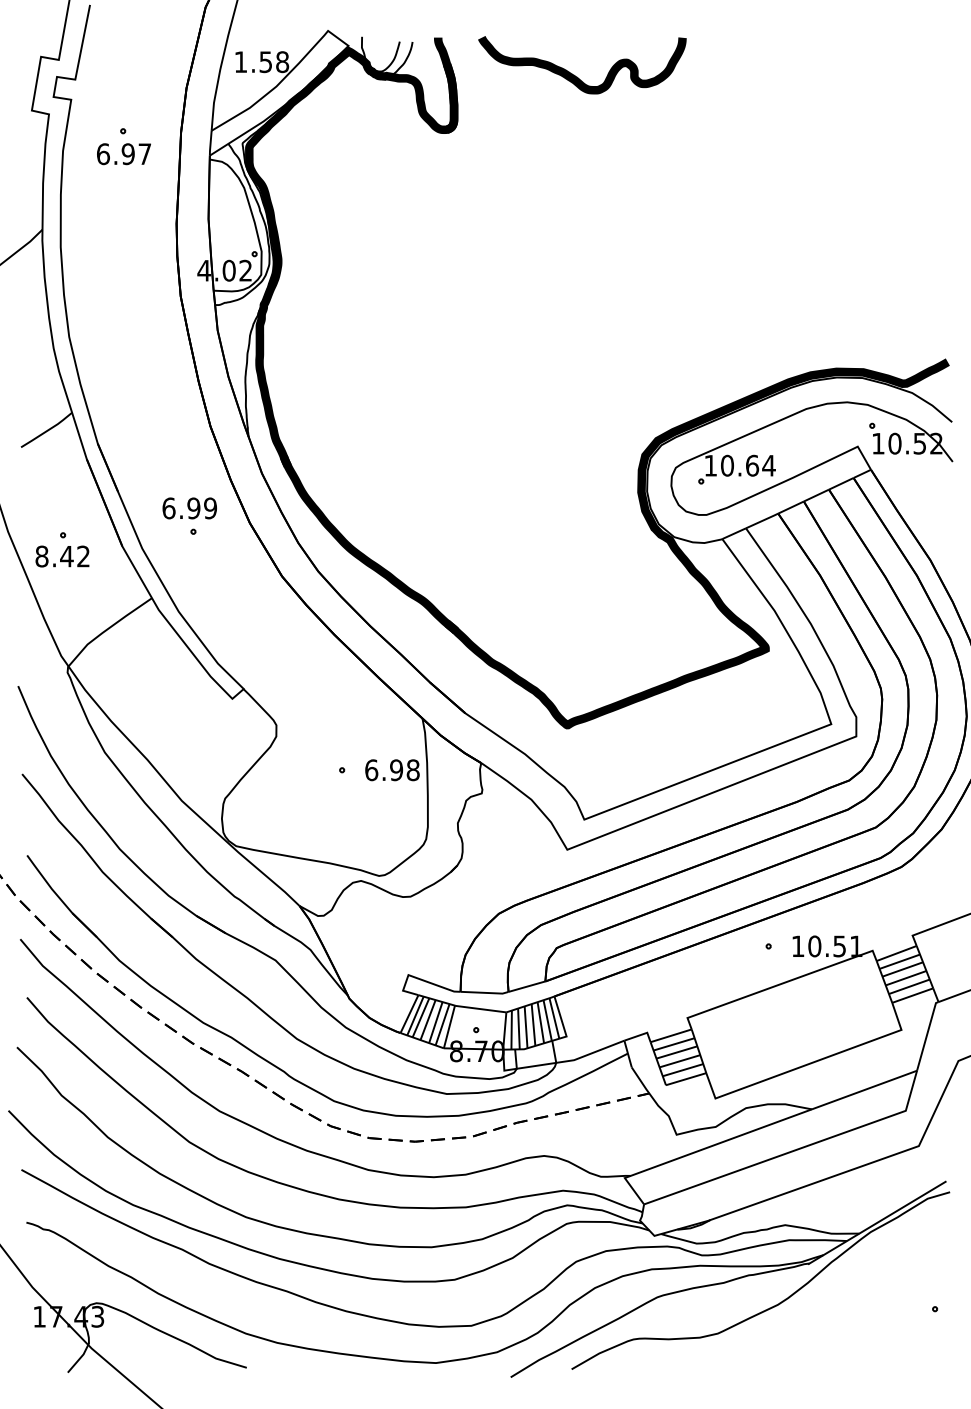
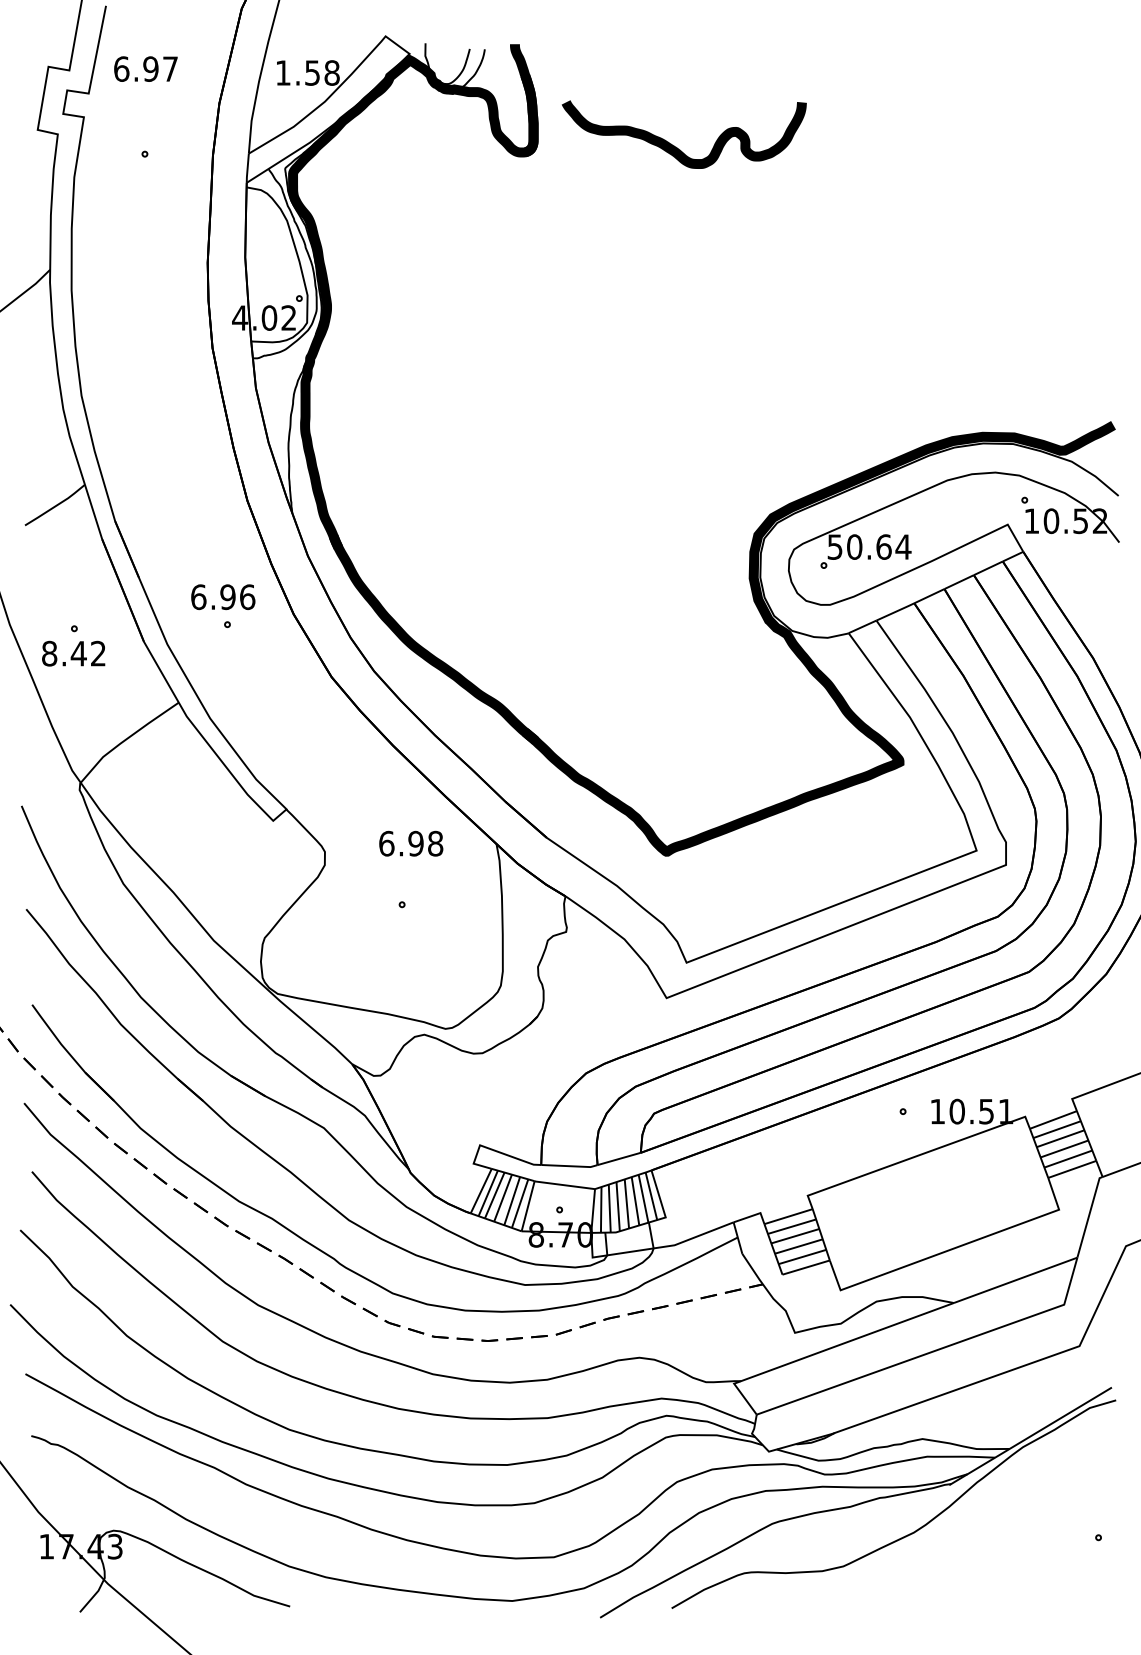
curve: (574, 74) -> (674, 145), moved
text: (123, 153) -> (145, 68), moved
text: (710, 465) -> (834, 546), 10.64 -> 50.64
text: (210, 508) -> (247, 597), 6.99 -> 6.96
text: (392, 770) -> (411, 843), moved

